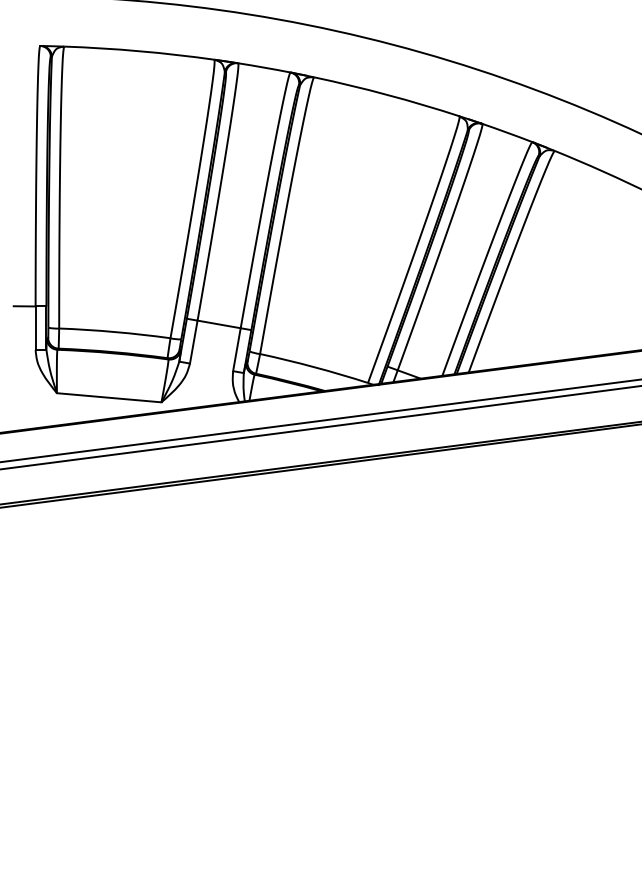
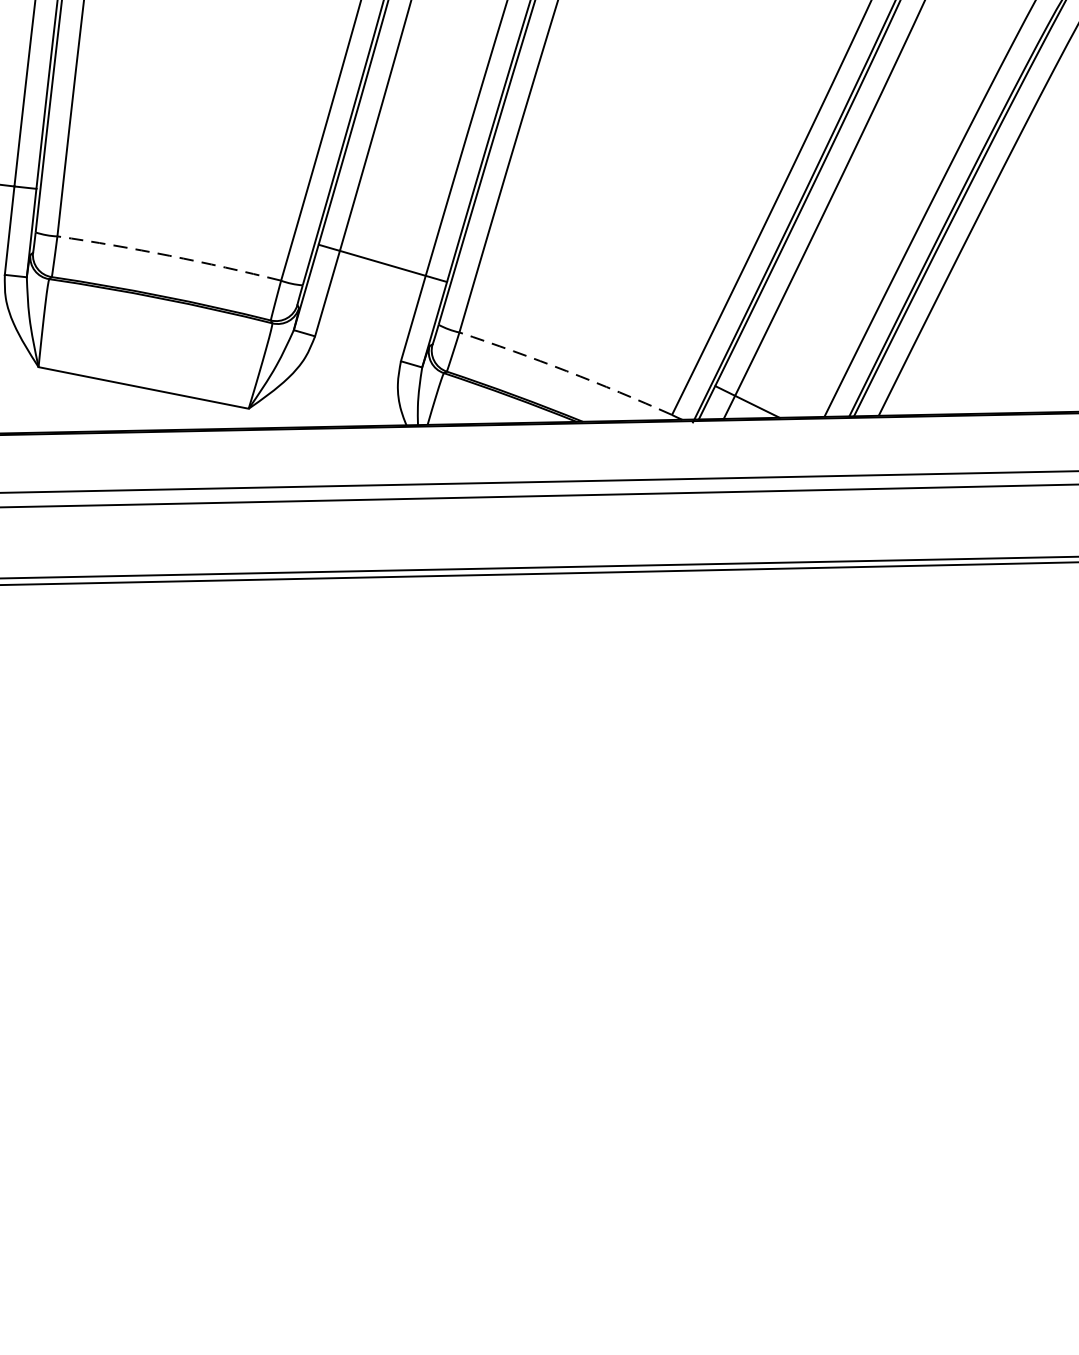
arc: (114, 332) -> (168, 256), solid -> dashed
arc: (314, 367) -> (566, 371), solid -> dashed

